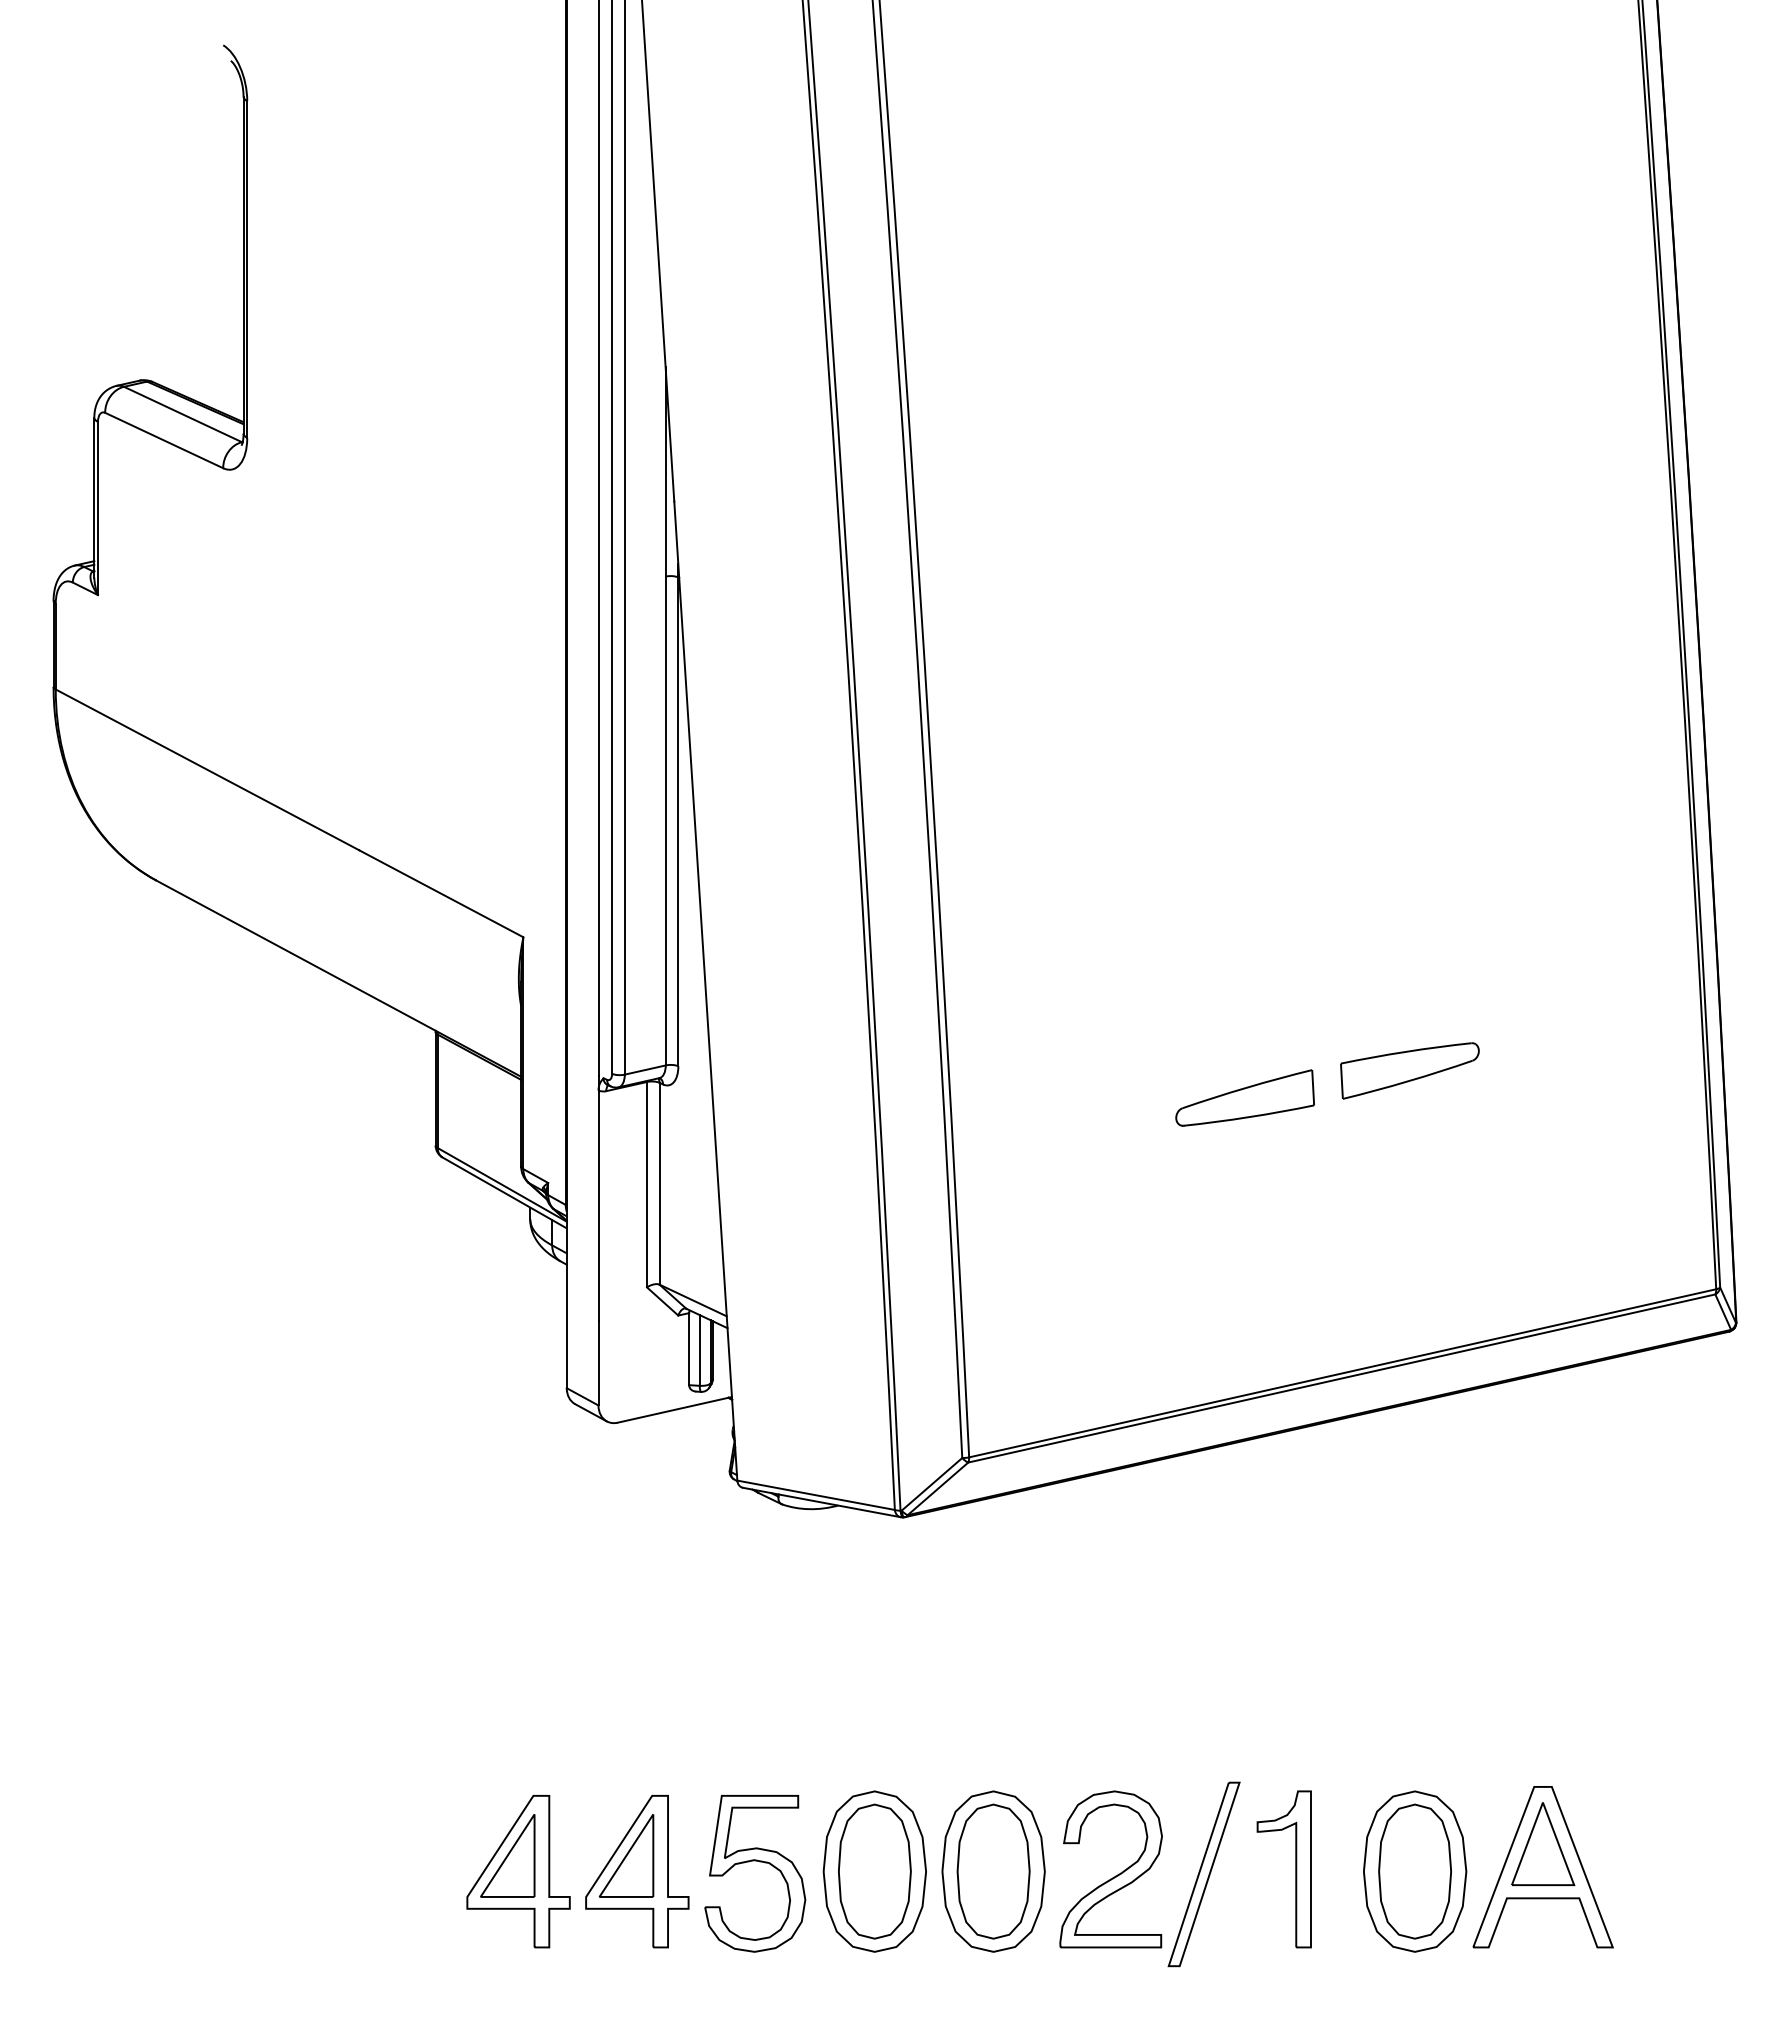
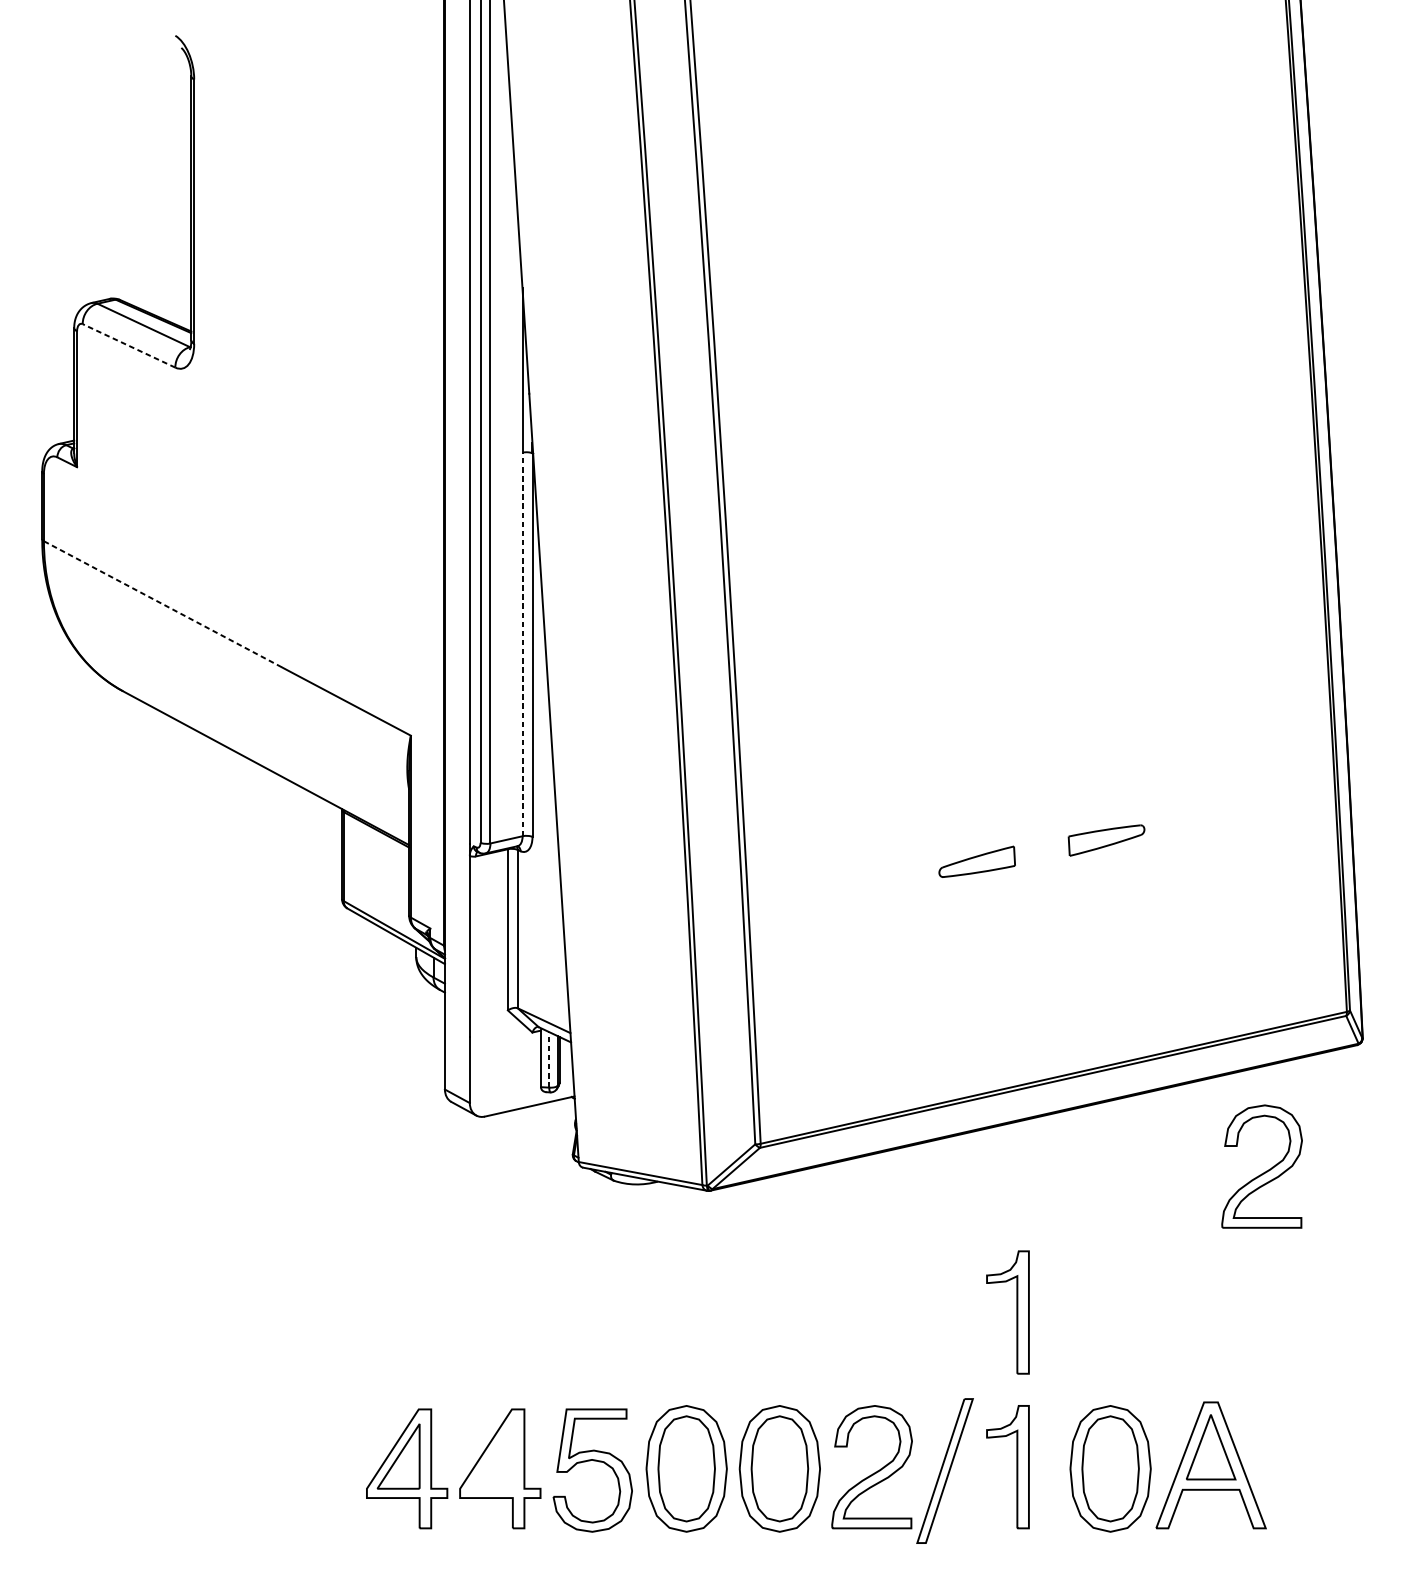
line: (163, 440) -> (128, 345), solid -> dashed
line: (207, 769) -> (163, 604), solid -> dashed
line: (665, 820) -> (522, 644), solid -> dashed
part: (1409, 1070) -> (1106, 840), size x0.7
part: (1244, 1097) -> (976, 861), size x0.7
line: (699, 1349) -> (549, 1059), solid -> dashed
part: (1612, 1492) -> (1265, 1171), added
part: (1295, 1672) -> (1016, 1312), added
part: (626, 1855) -> (491, 1456), removed

